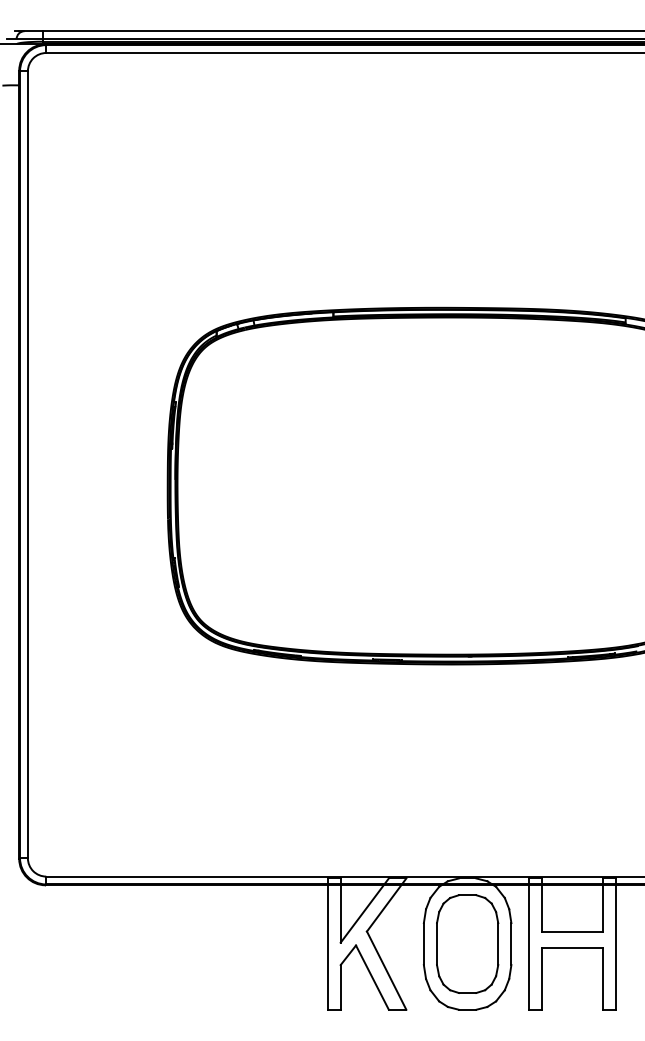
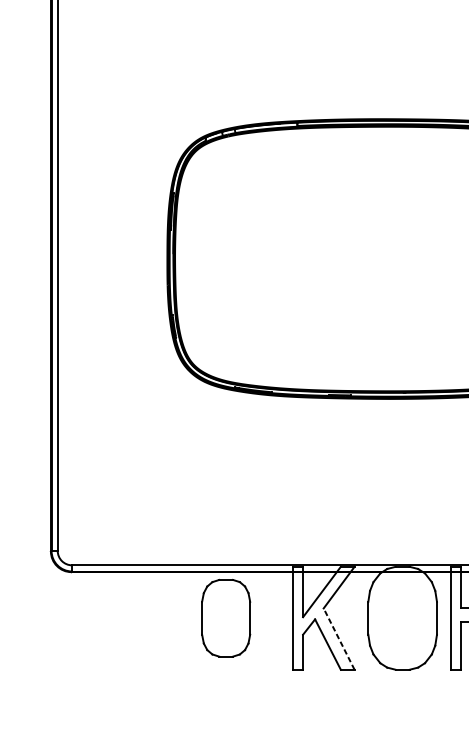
part: (467, 943) -> (226, 617), moved
line: (386, 970) -> (339, 638), solid -> dashed

